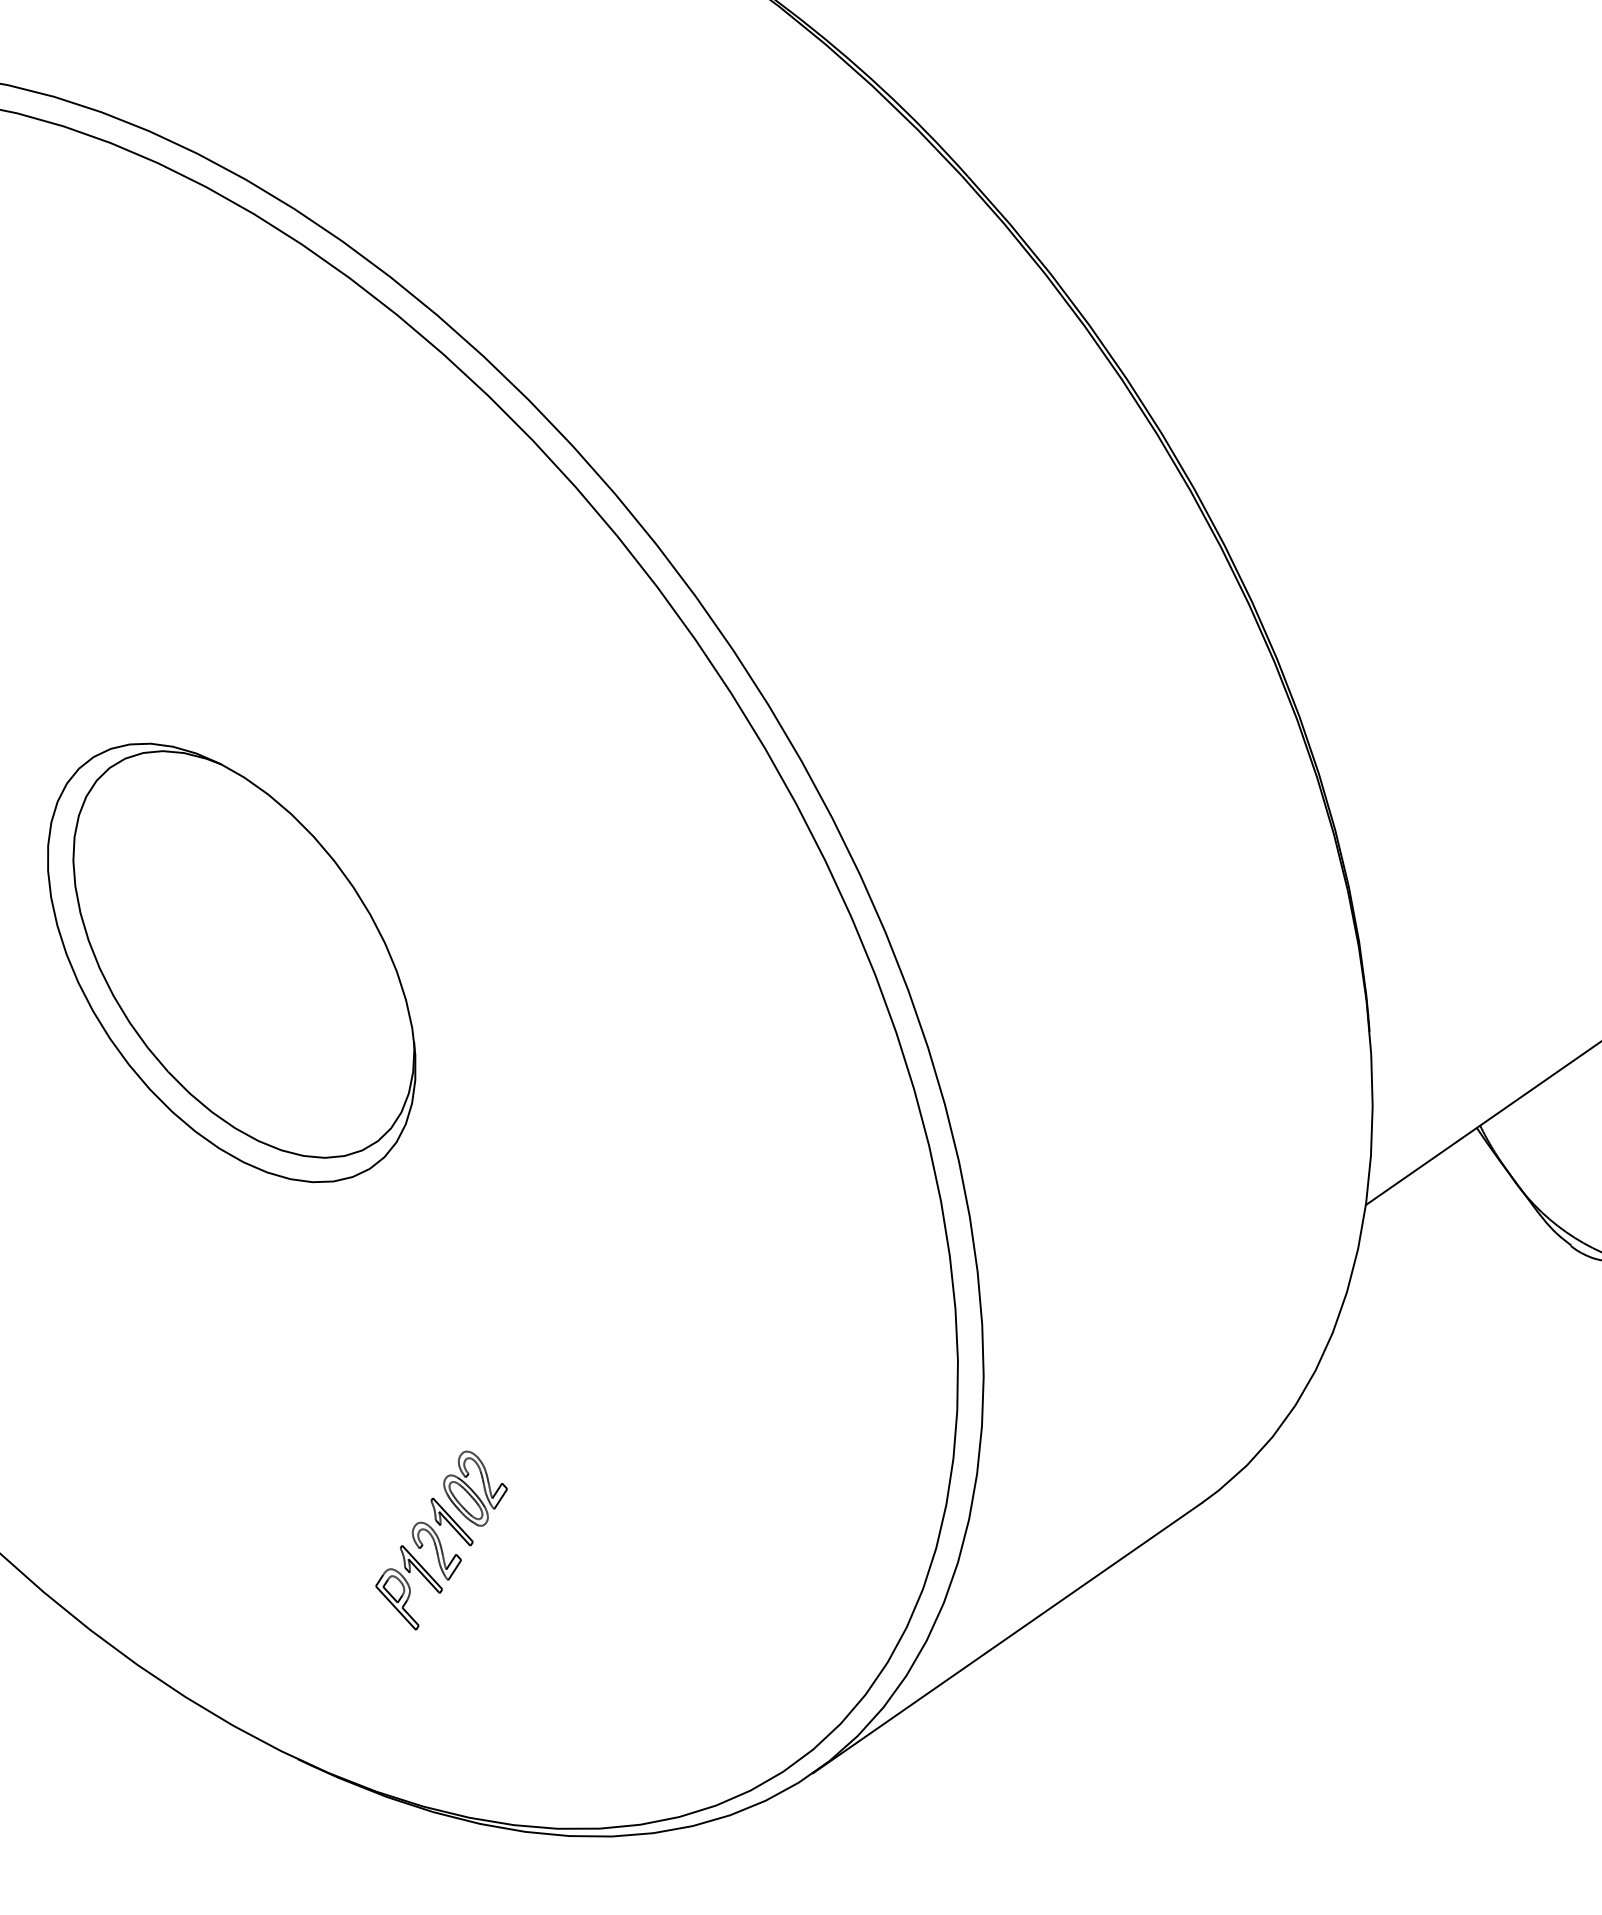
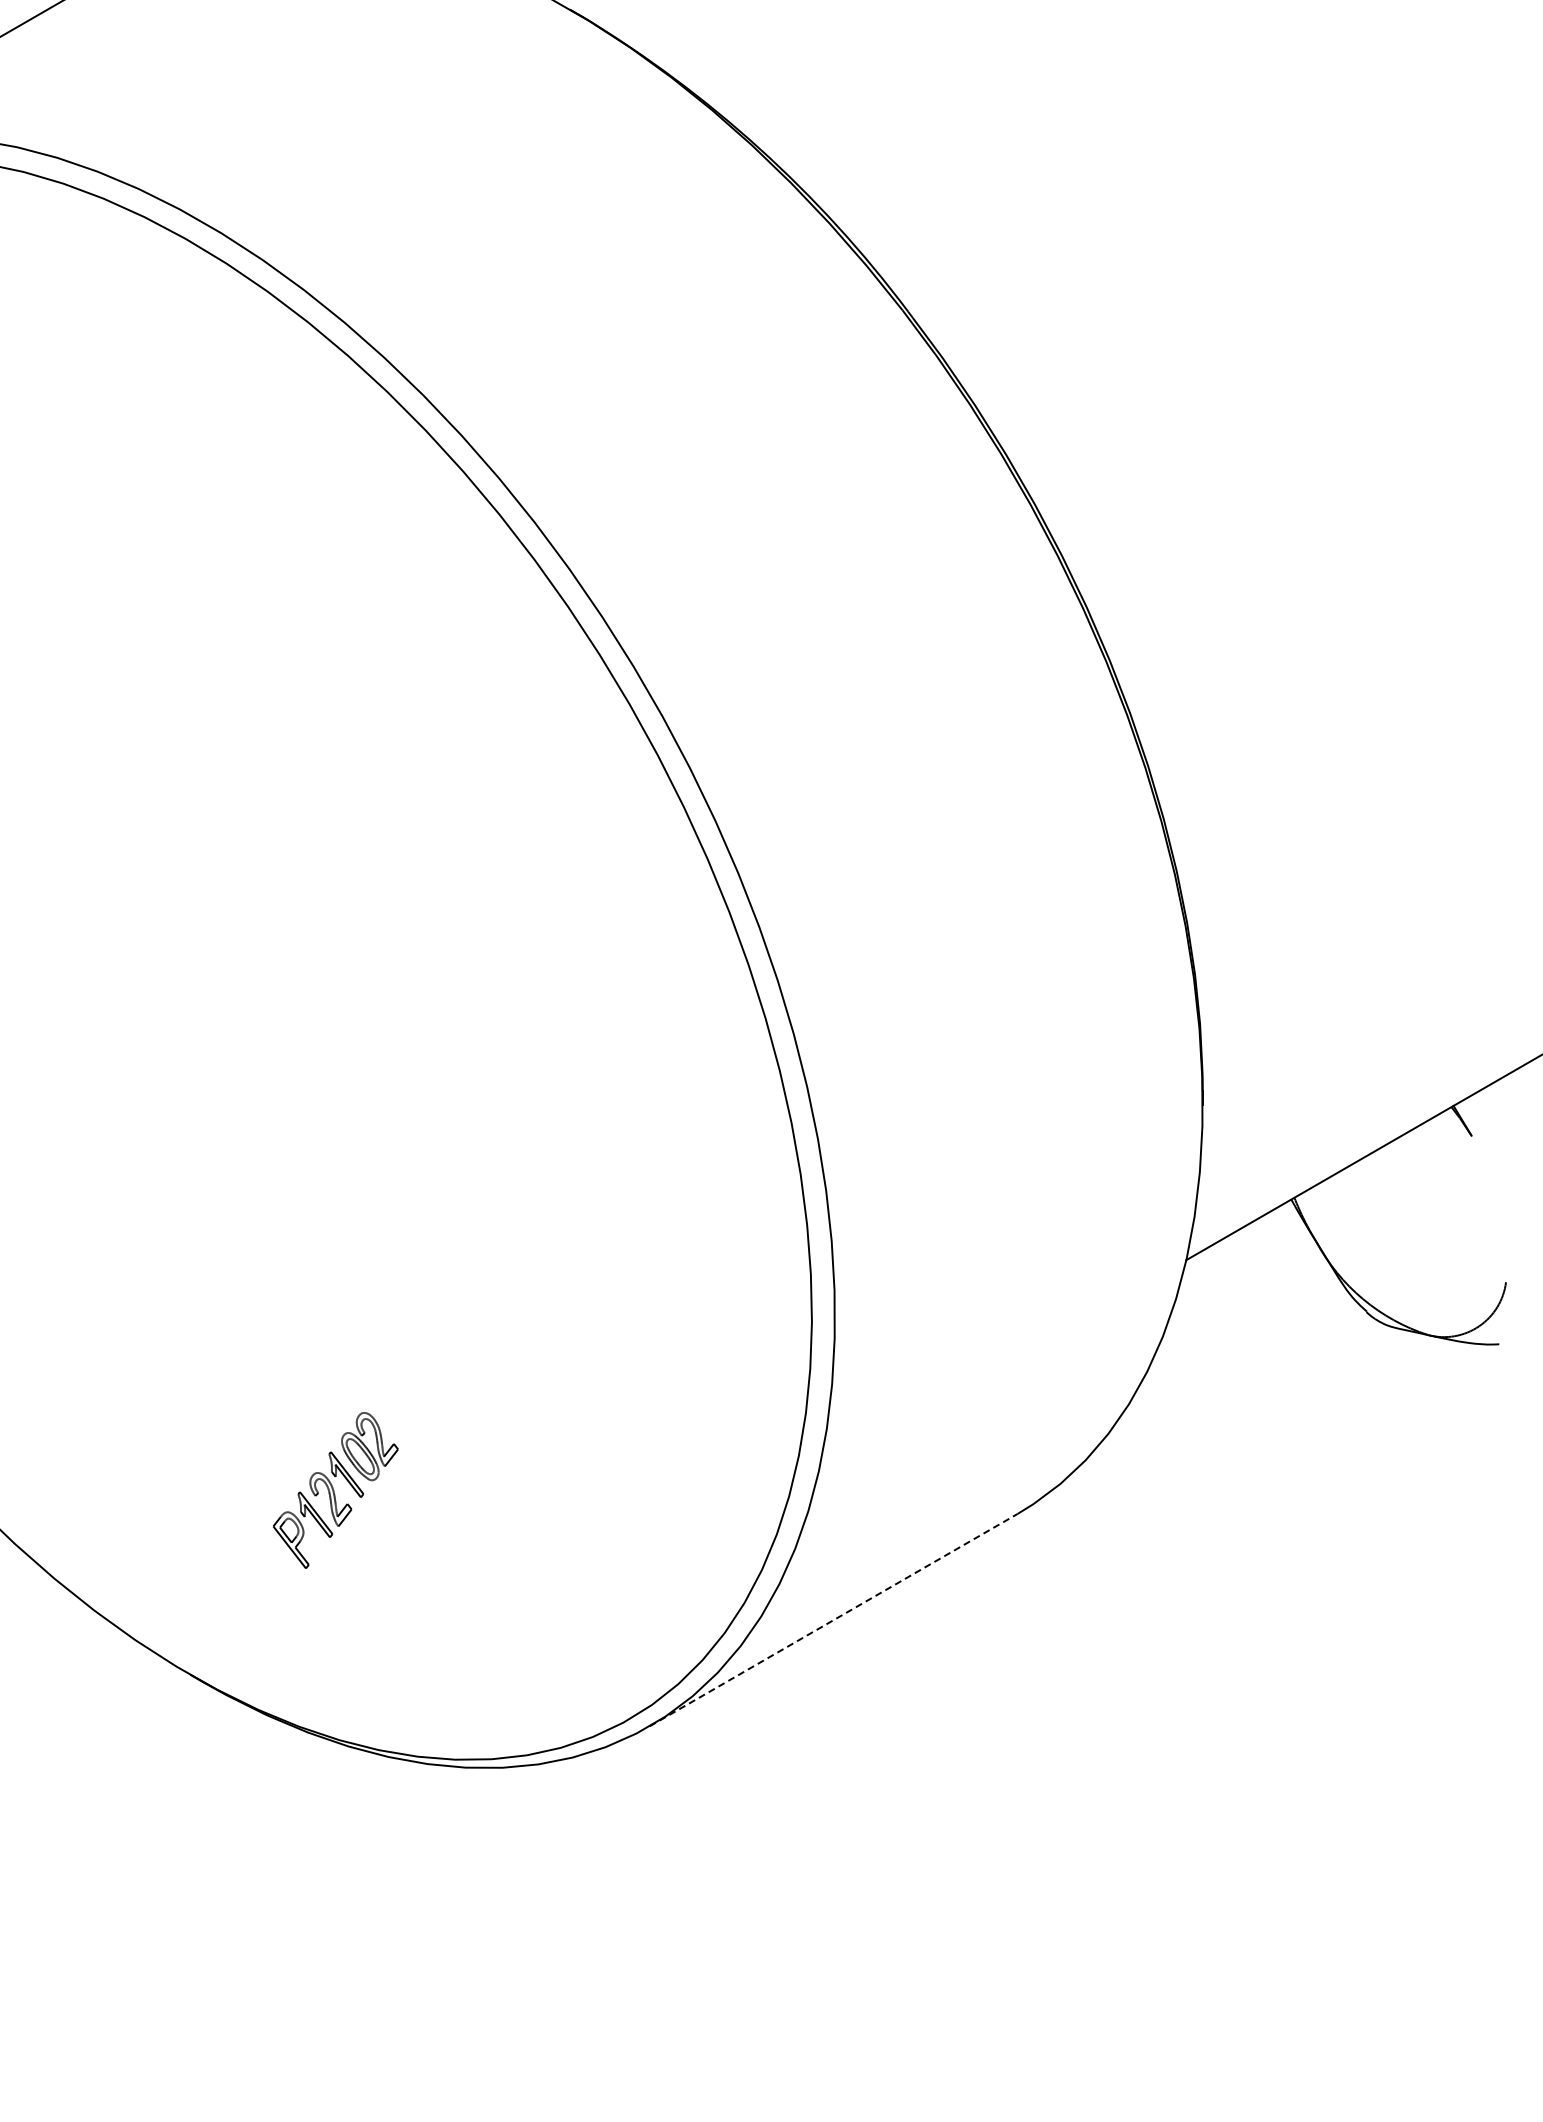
part: (231, 962) -> (191, 958), removed
line: (1008, 1637) -> (834, 1619), solid -> dashed

